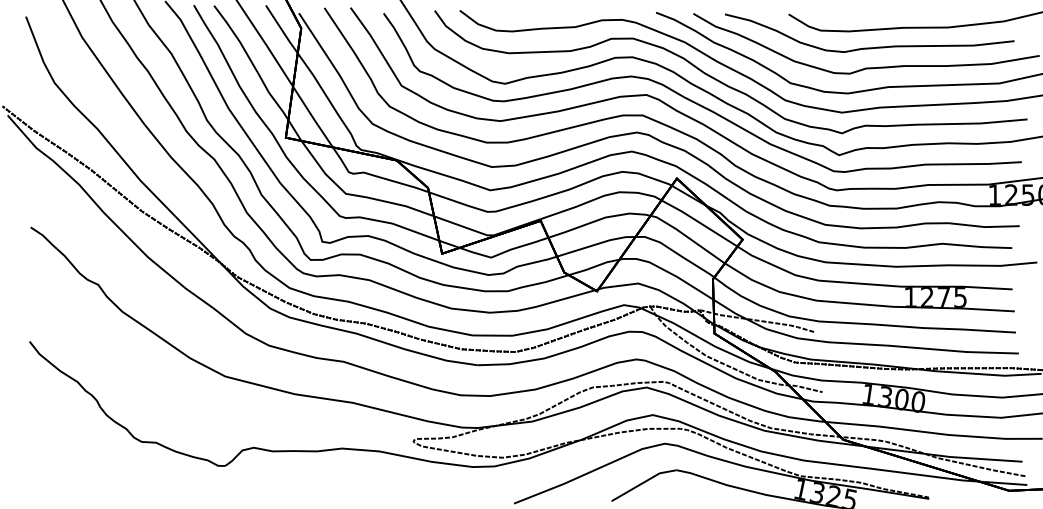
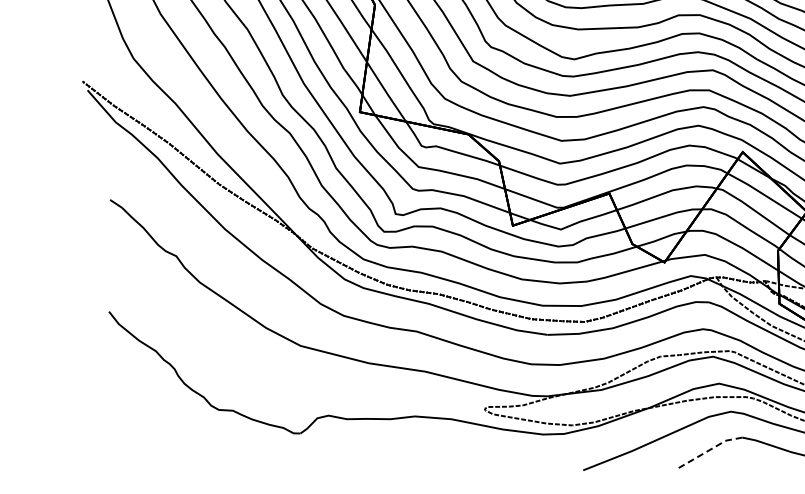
line: (643, 482) -> (710, 449), solid -> dashed

